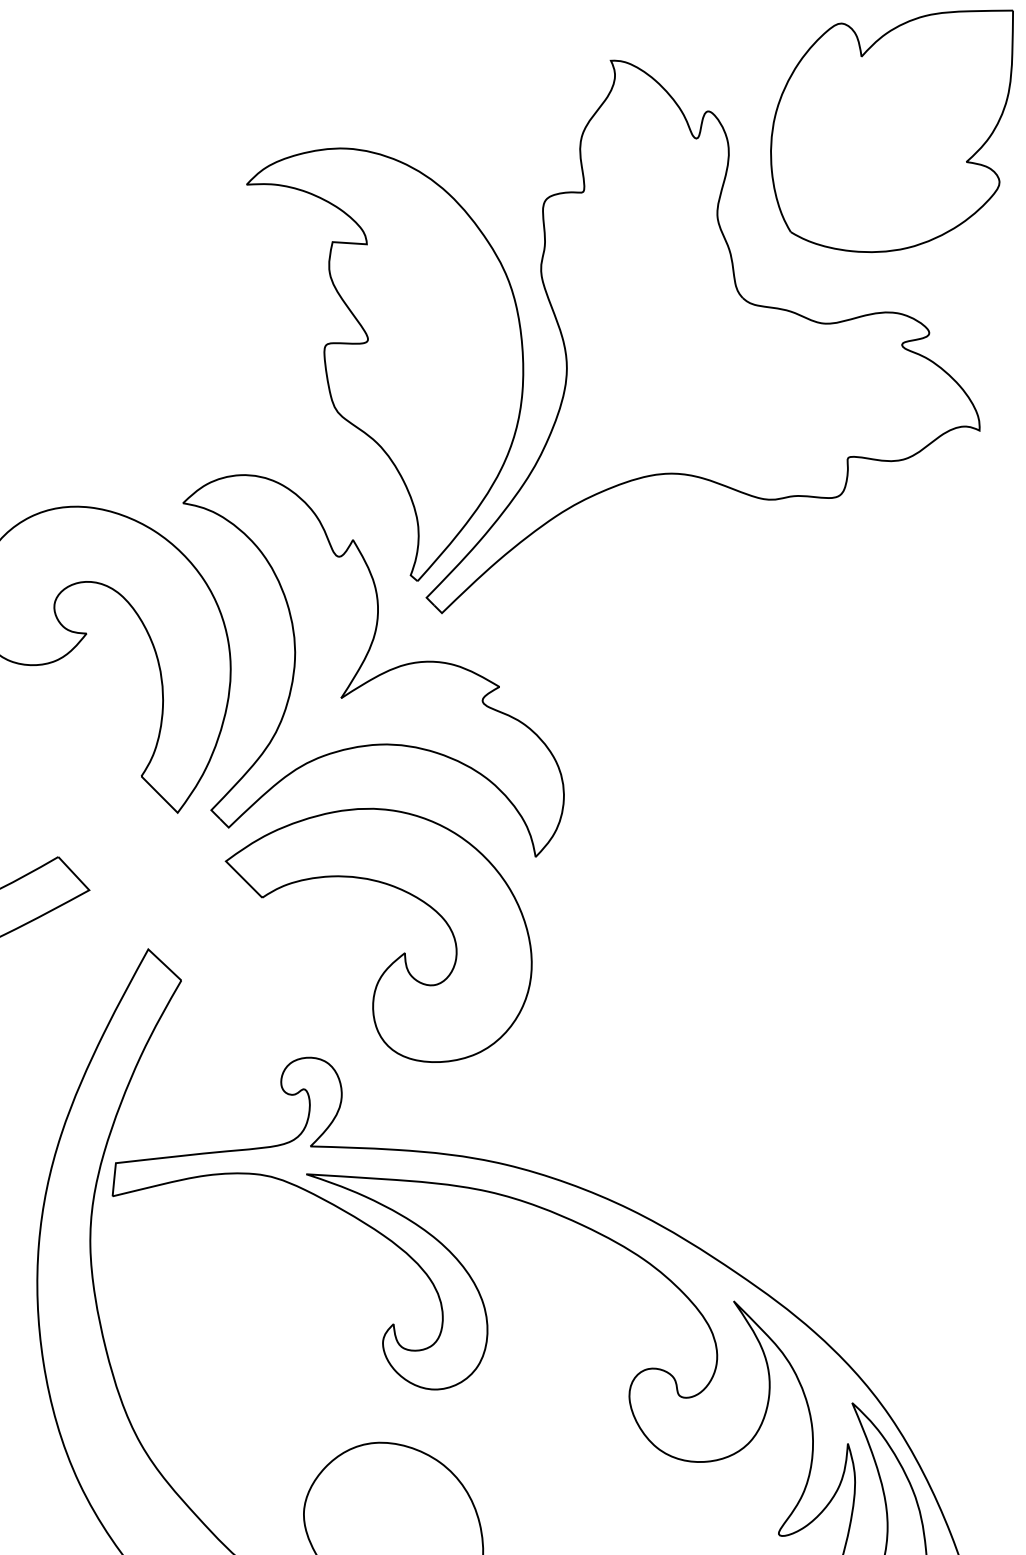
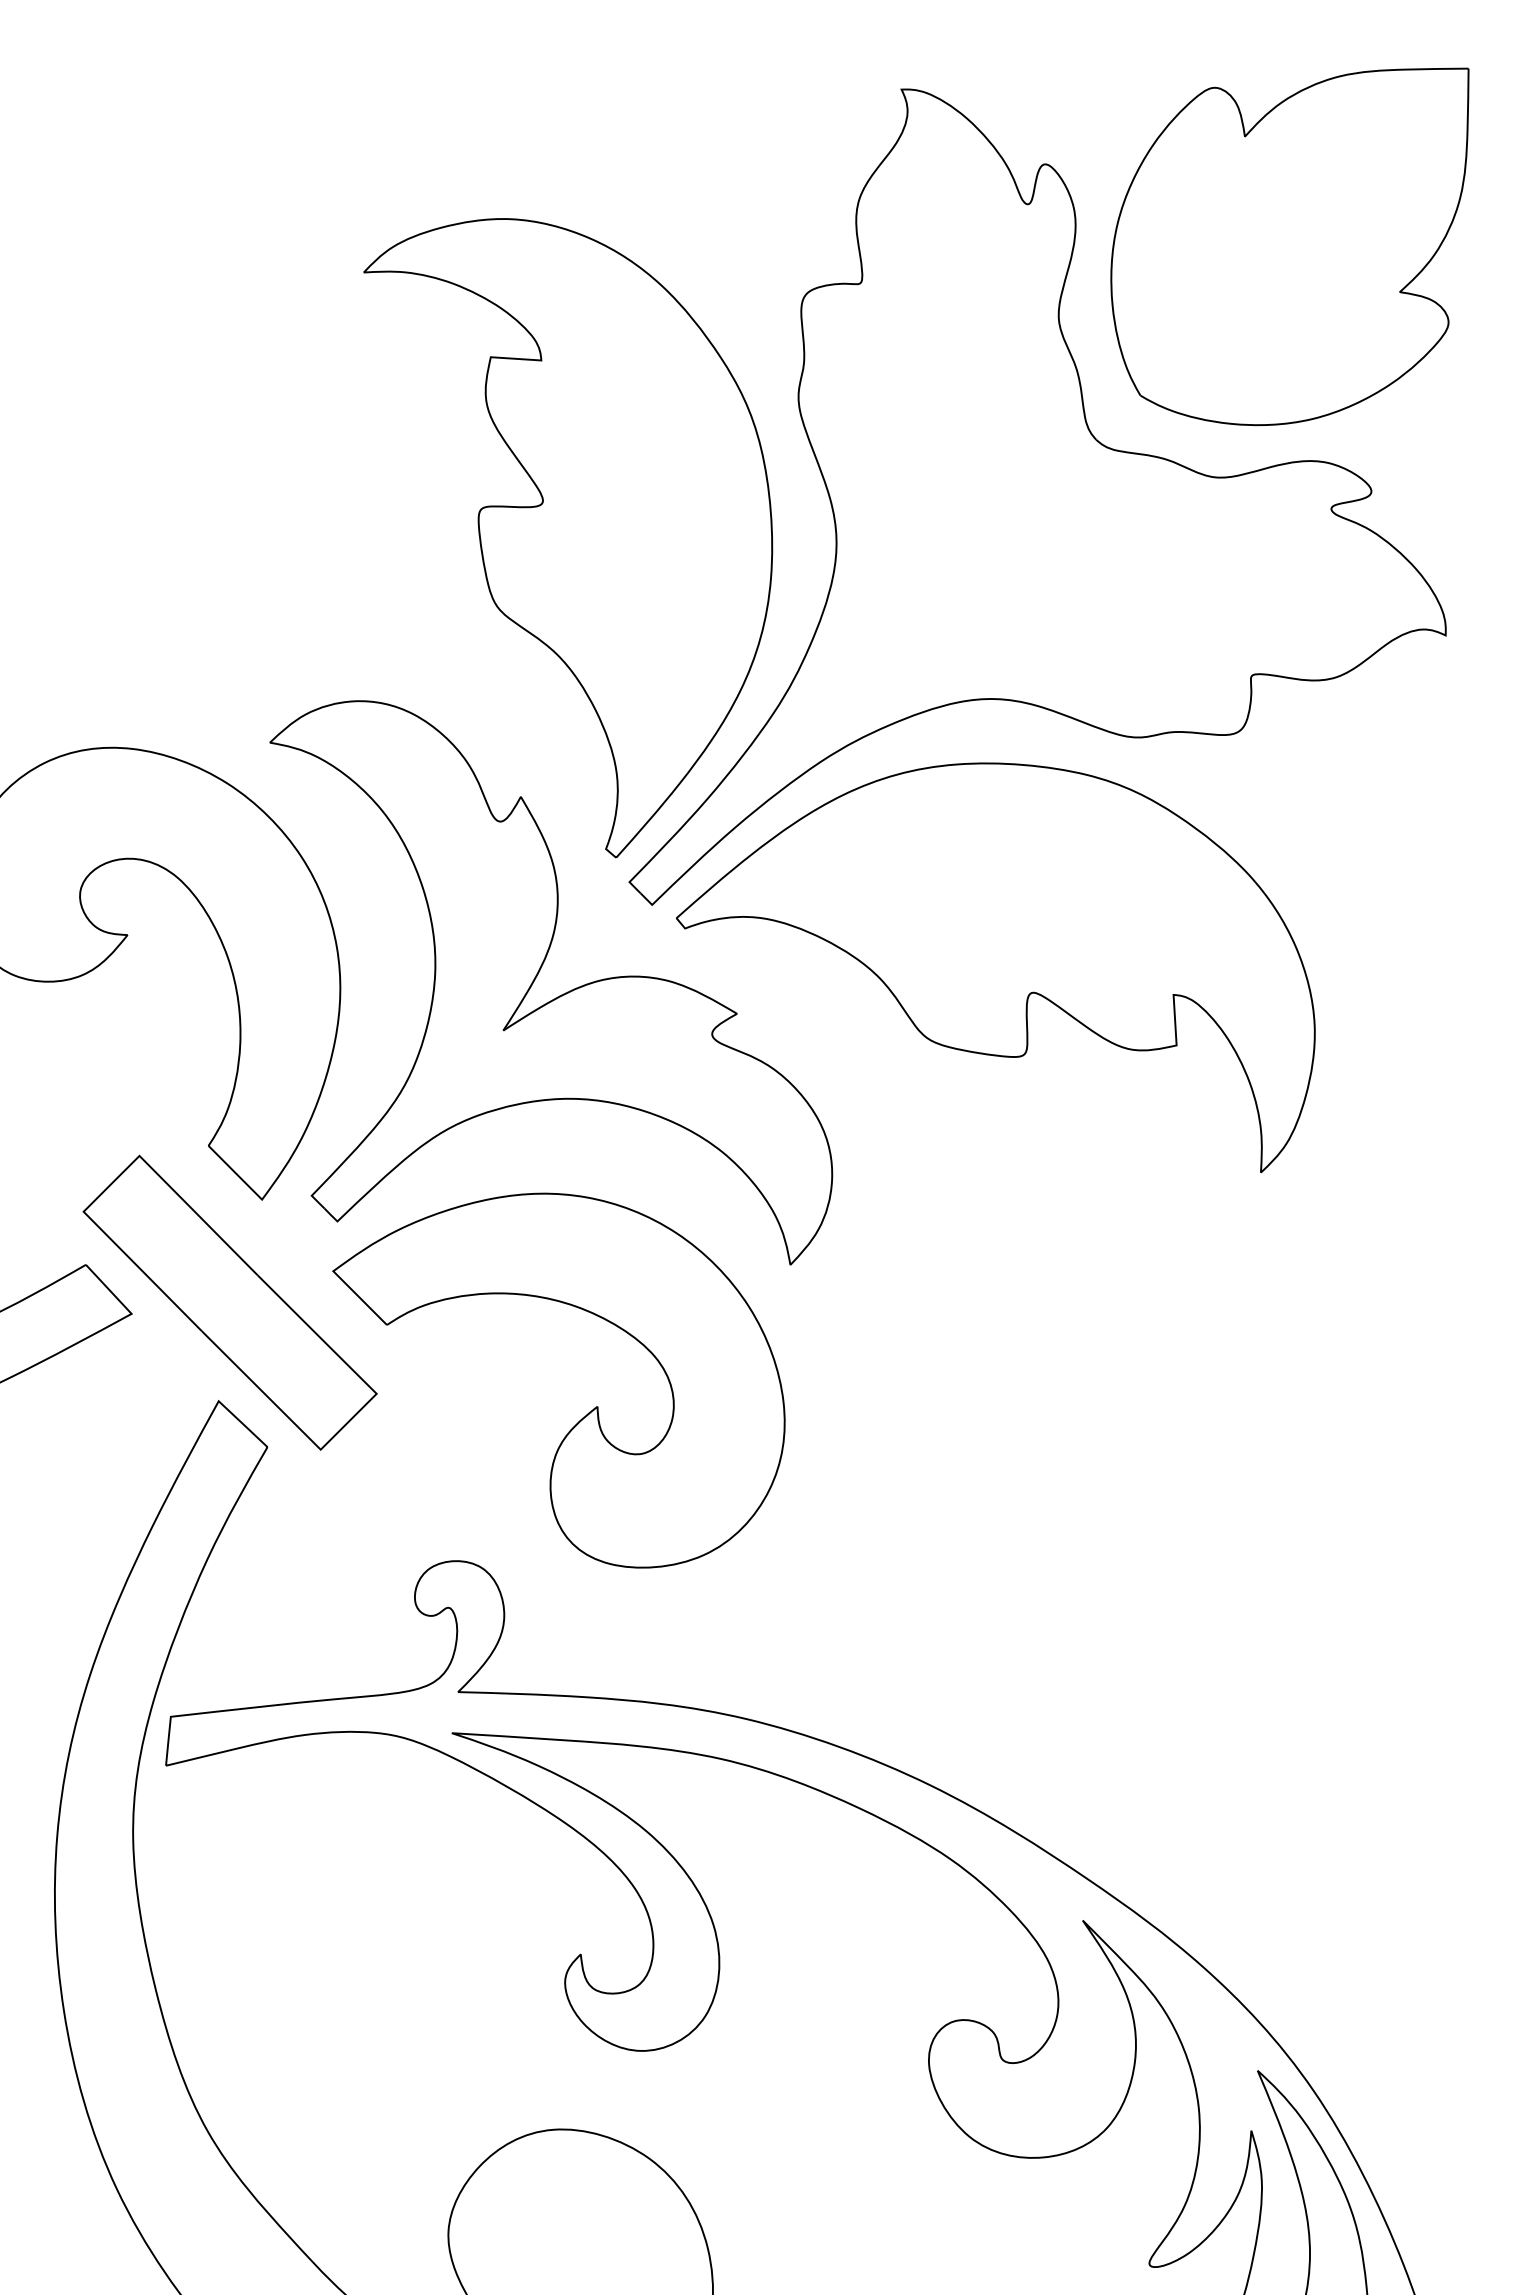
part: (891, 131) -> (1289, 247), moved
part: (674, 655) -> (995, 967), added
part: (155, 882) -> (229, 1302), added

